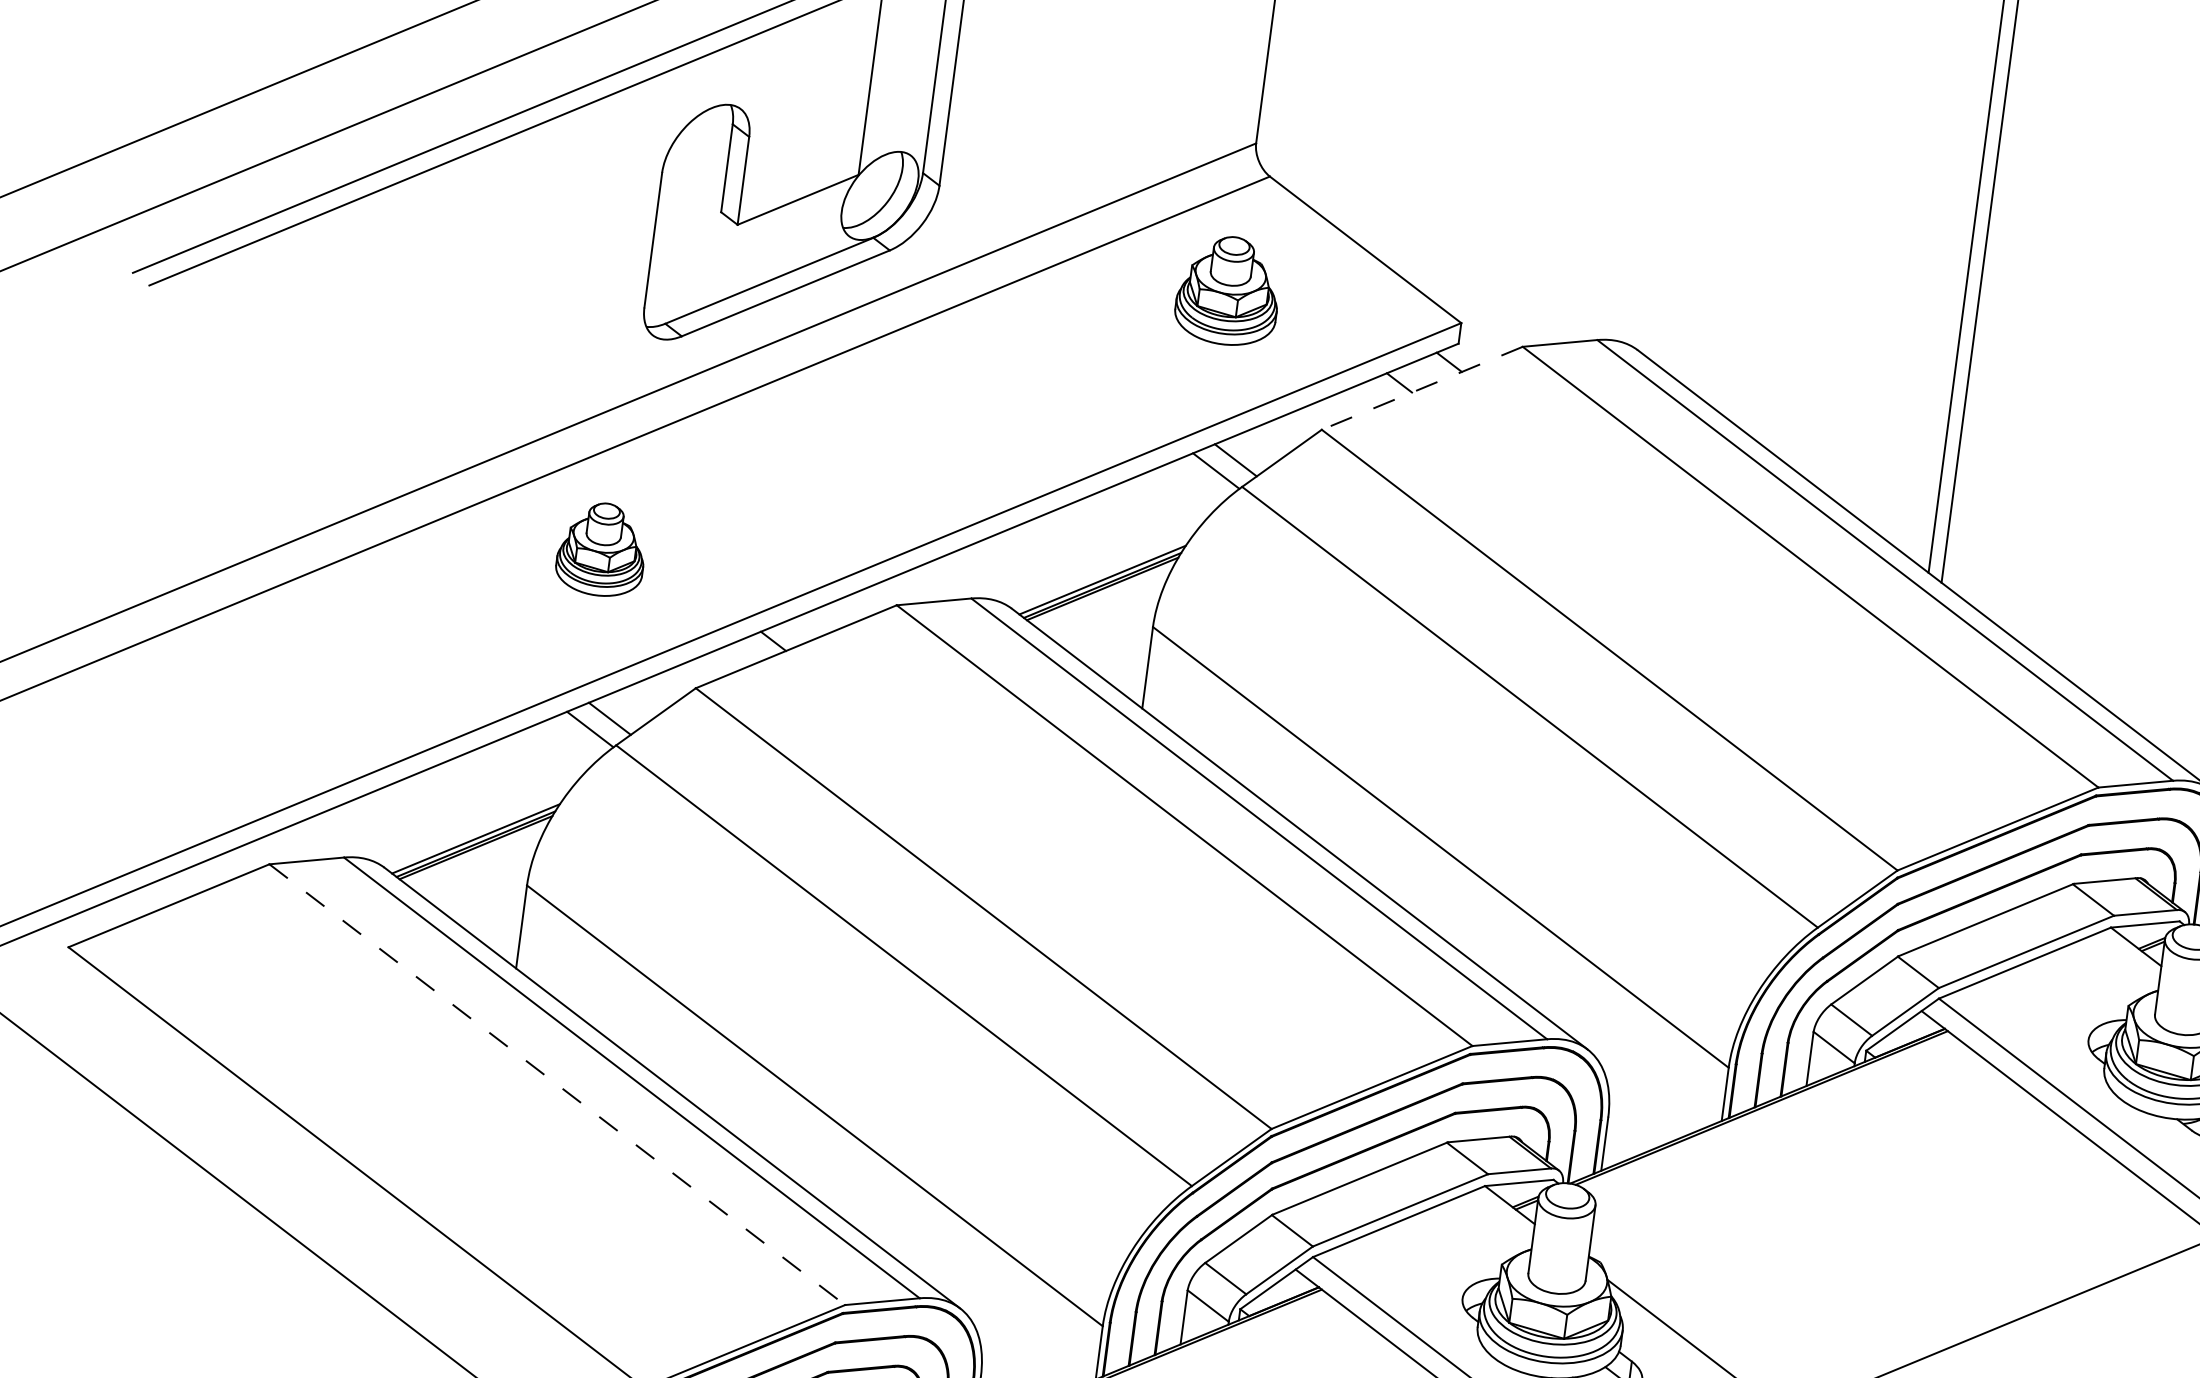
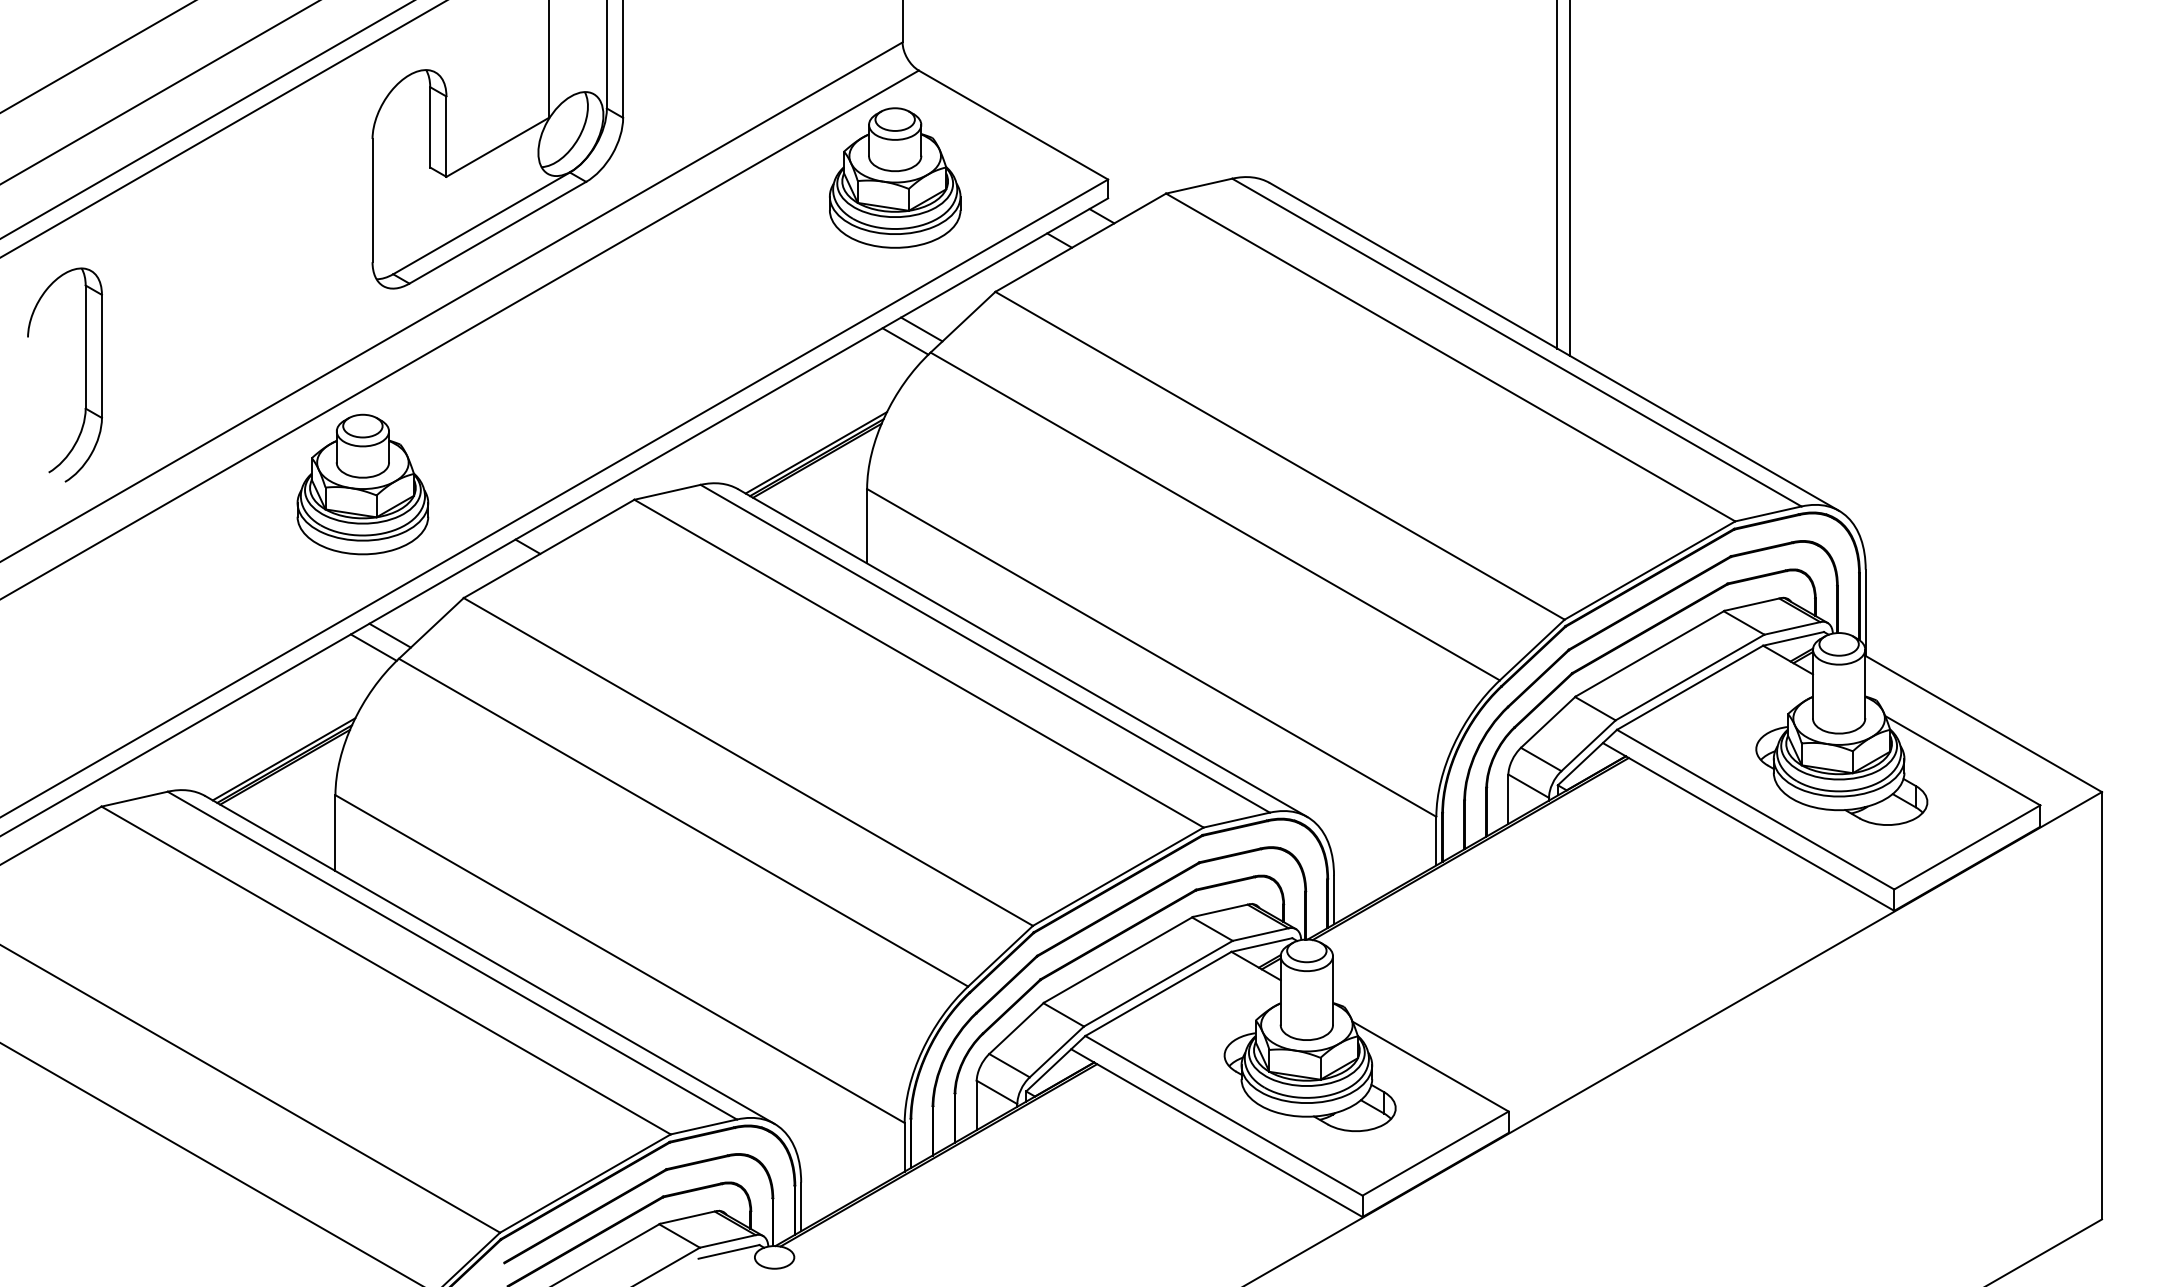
part: (1228, 290) -> (895, 177), size x1.43
line: (1422, 388) -> (1080, 242), dashed -> solid
part: (314, 389) -> (85, 374), added
part: (601, 549) -> (362, 484), size x1.67
line: (557, 1084) -> (386, 970), dashed -> solid

